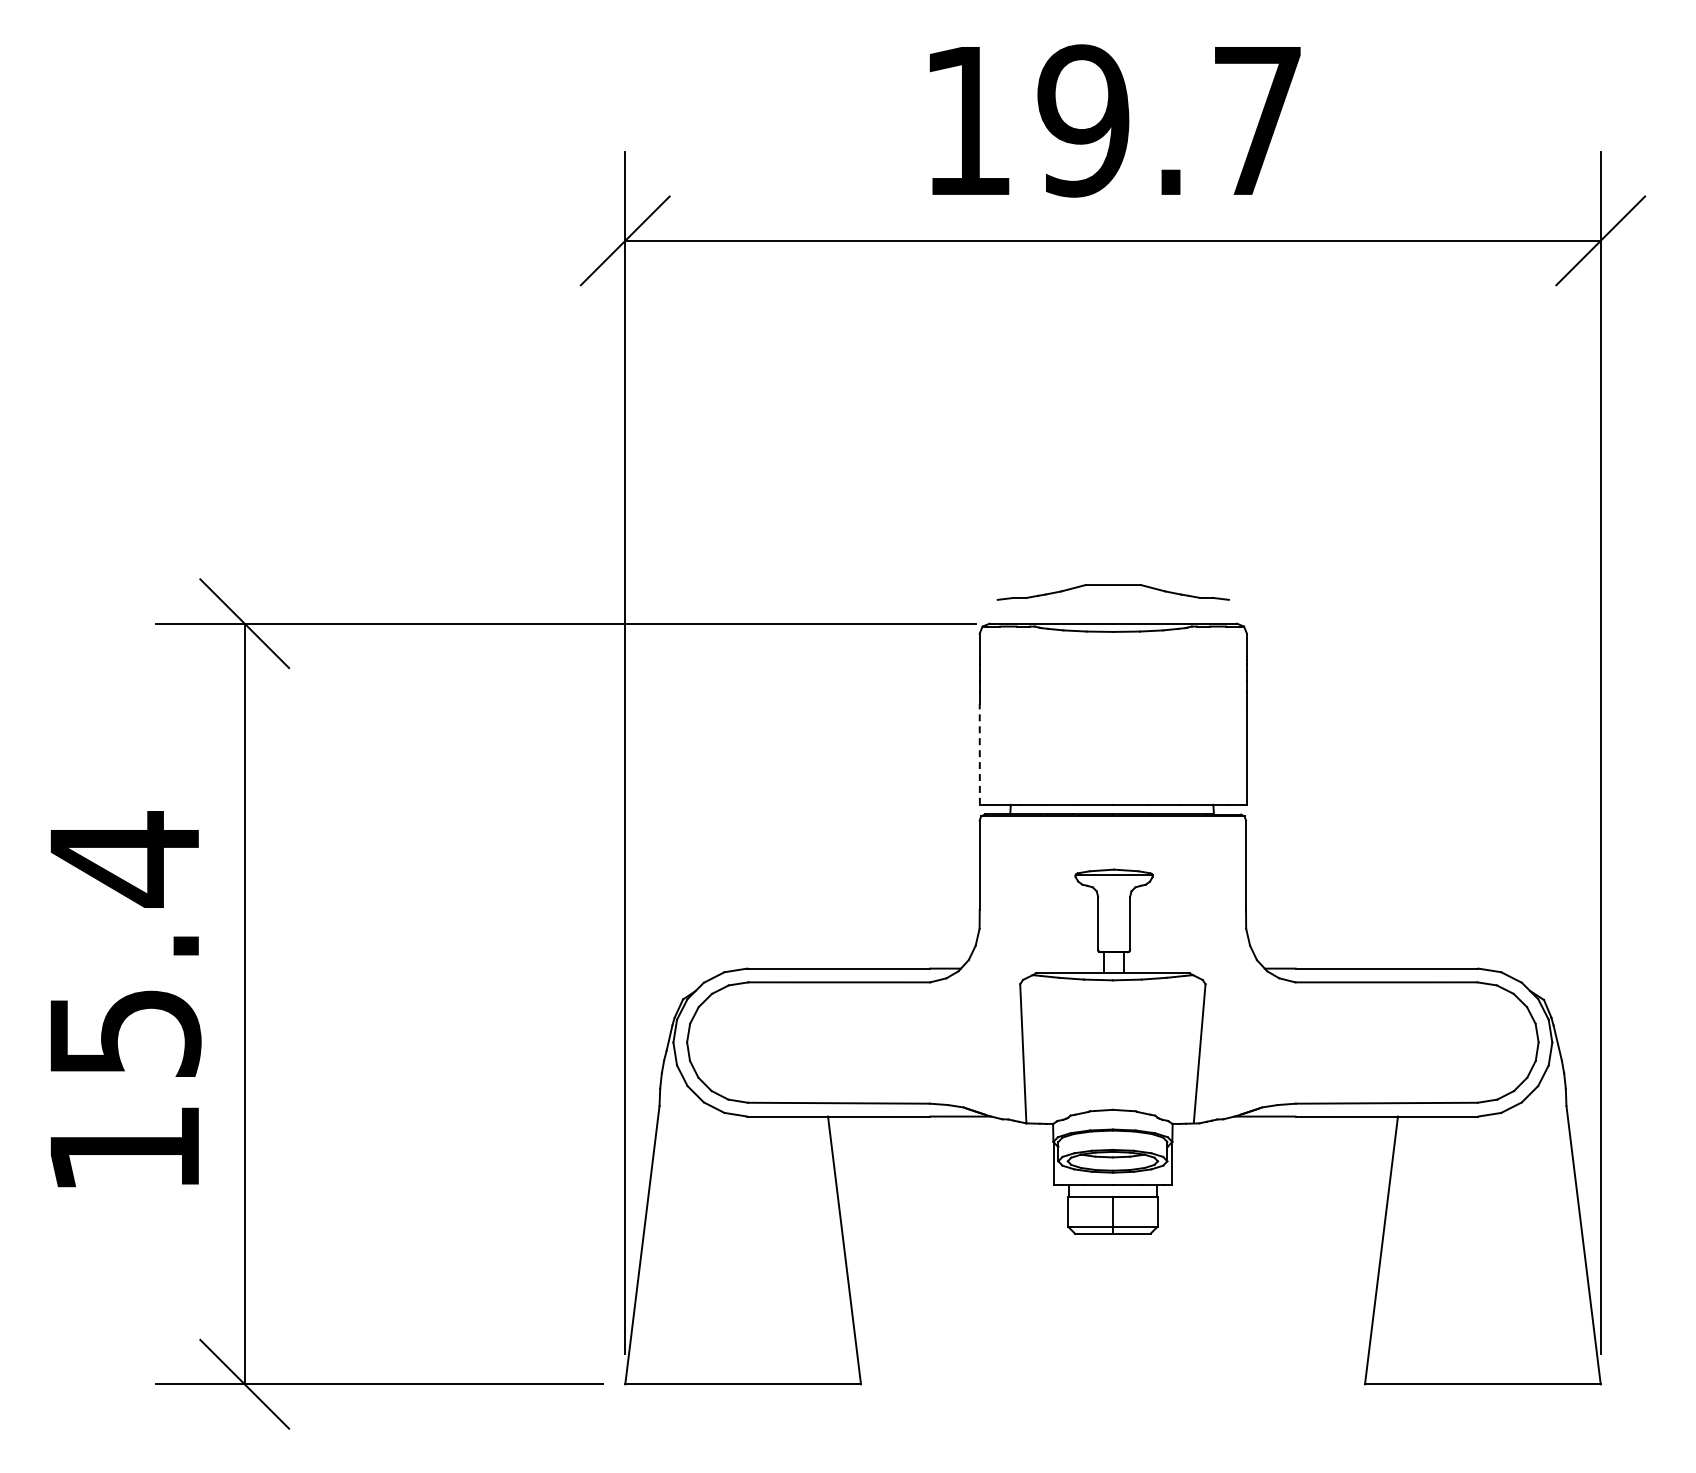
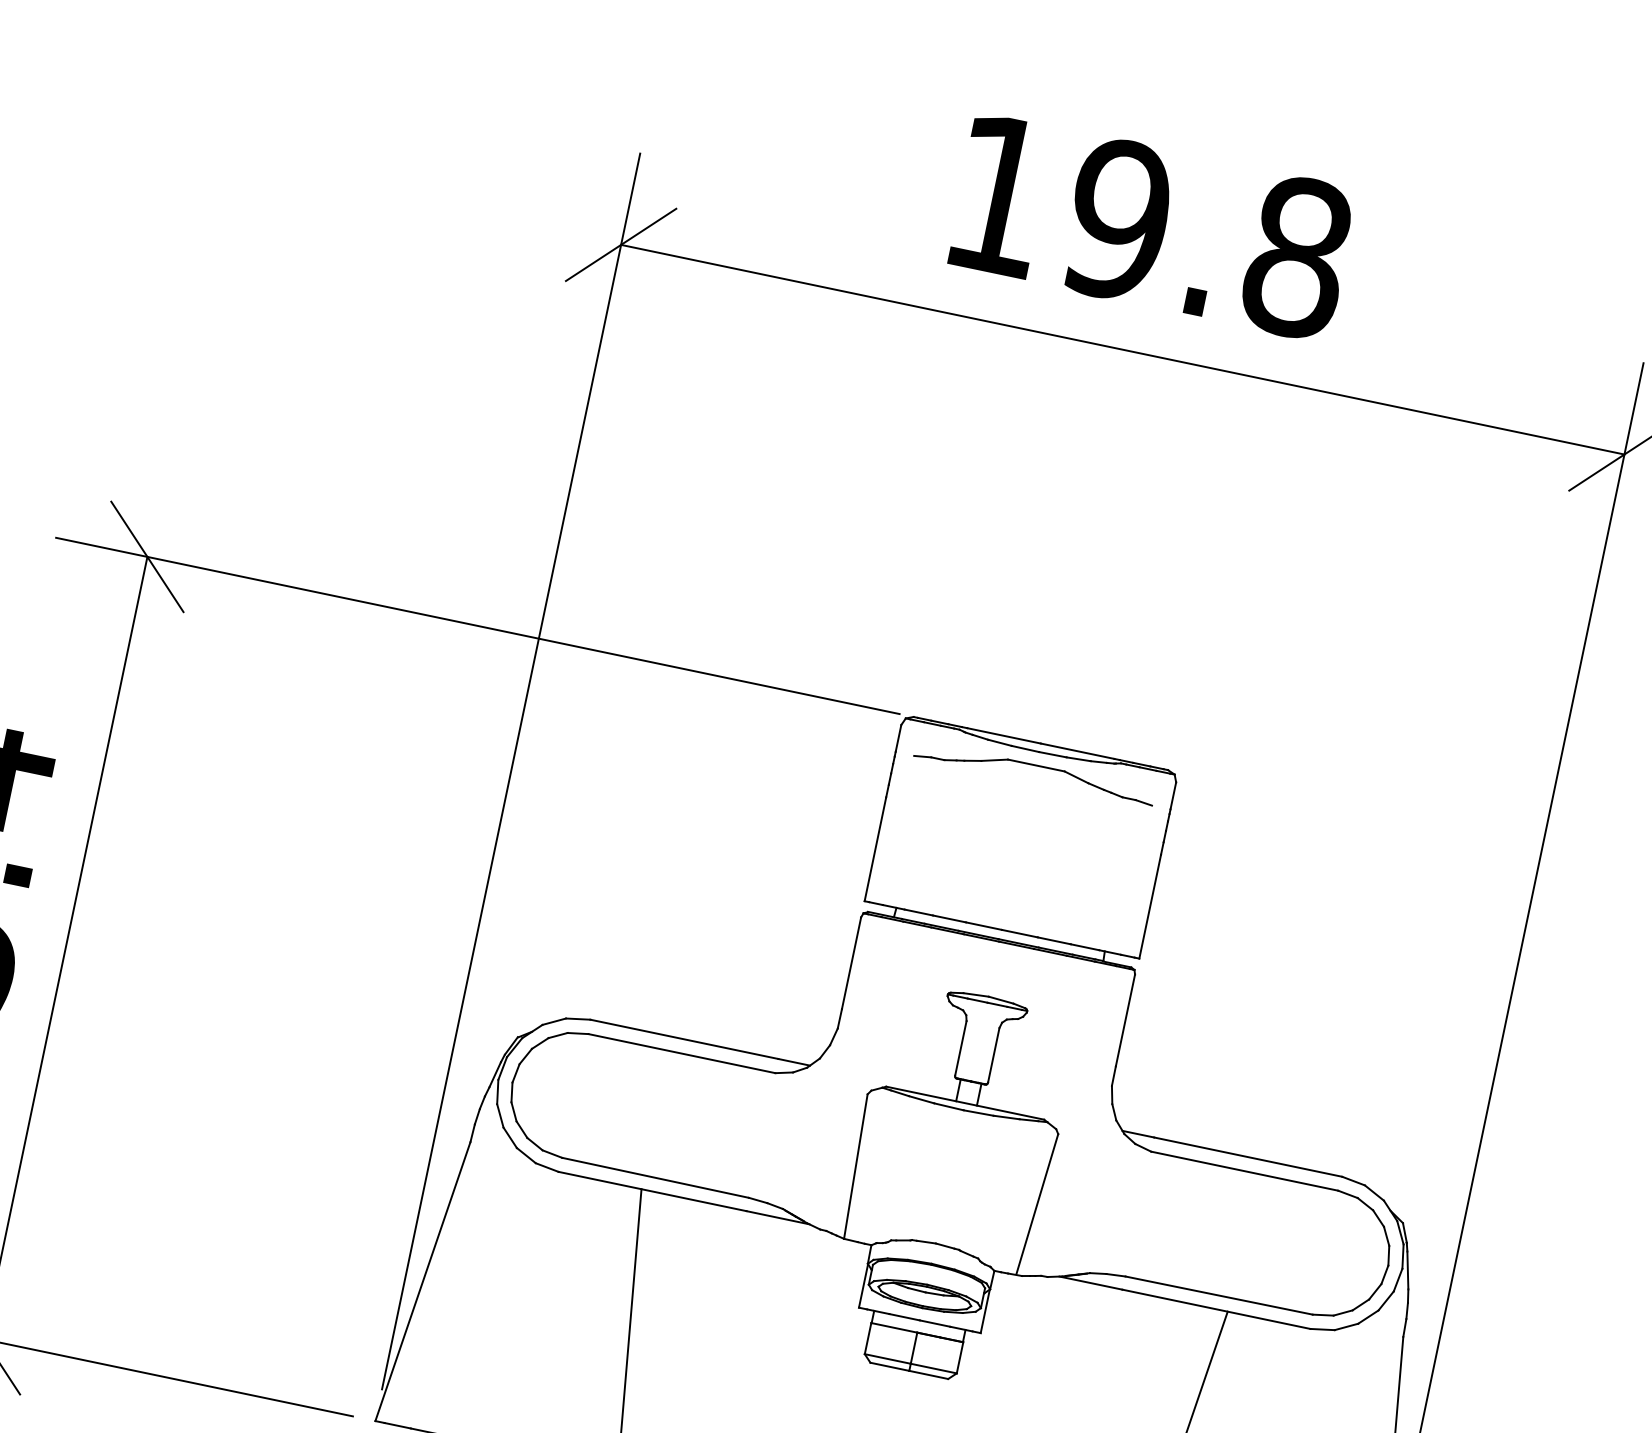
text: (1257, 120) -> (1297, 256), 19.7 -> 19.8
part: (1112, 585) -> (1035, 765), moved
line: (979, 753) -> (875, 848), dashed -> solid

